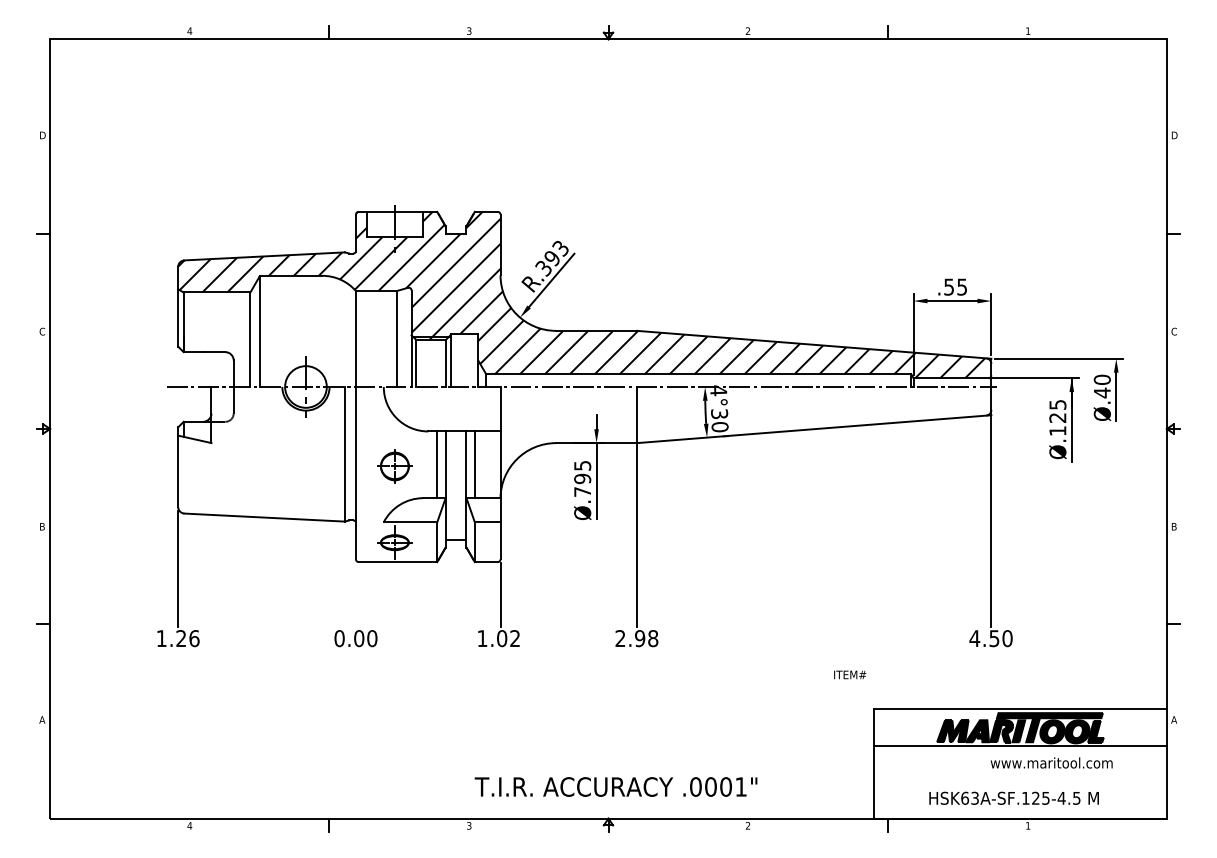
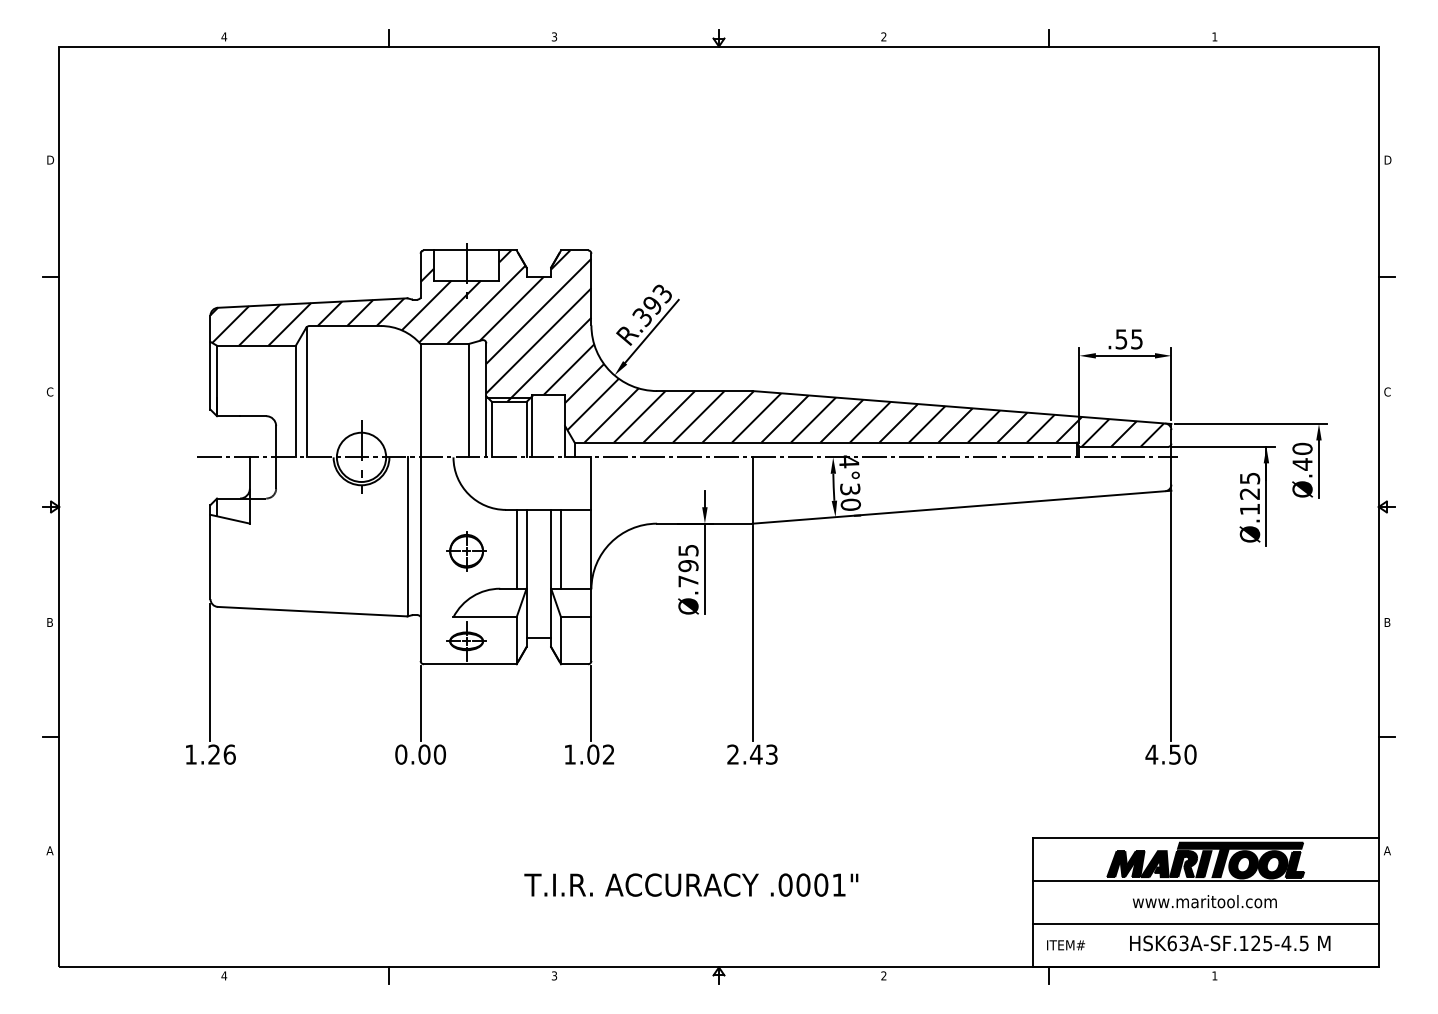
line: (356, 595) -> (421, 703), added
text: (646, 638) -> (763, 754), 2.98 -> 2.43
text: (850, 674) -> (1066, 944), moved
text: (1051, 762) -> (1204, 901), moved
line: (1020, 782) -> (1205, 924), added
text: (615, 786) -> (690, 884), moved
text: (1013, 797) -> (1229, 942), moved

